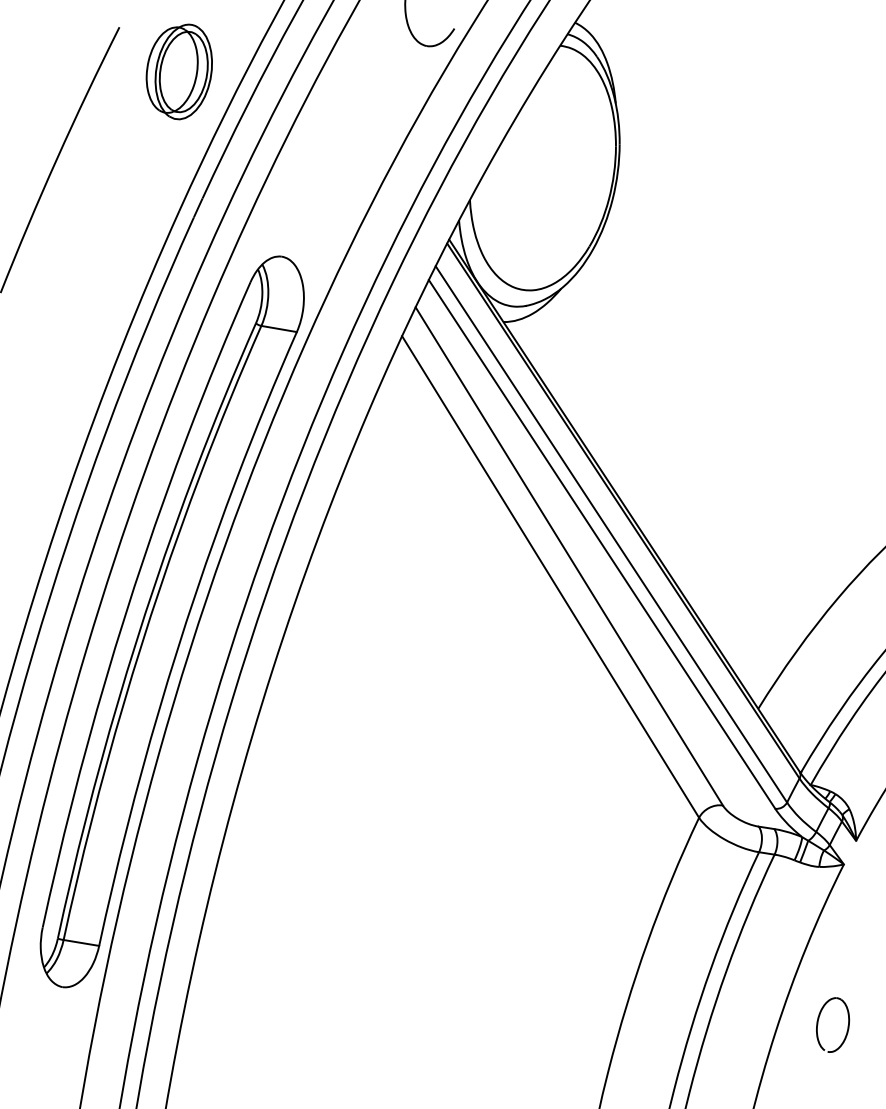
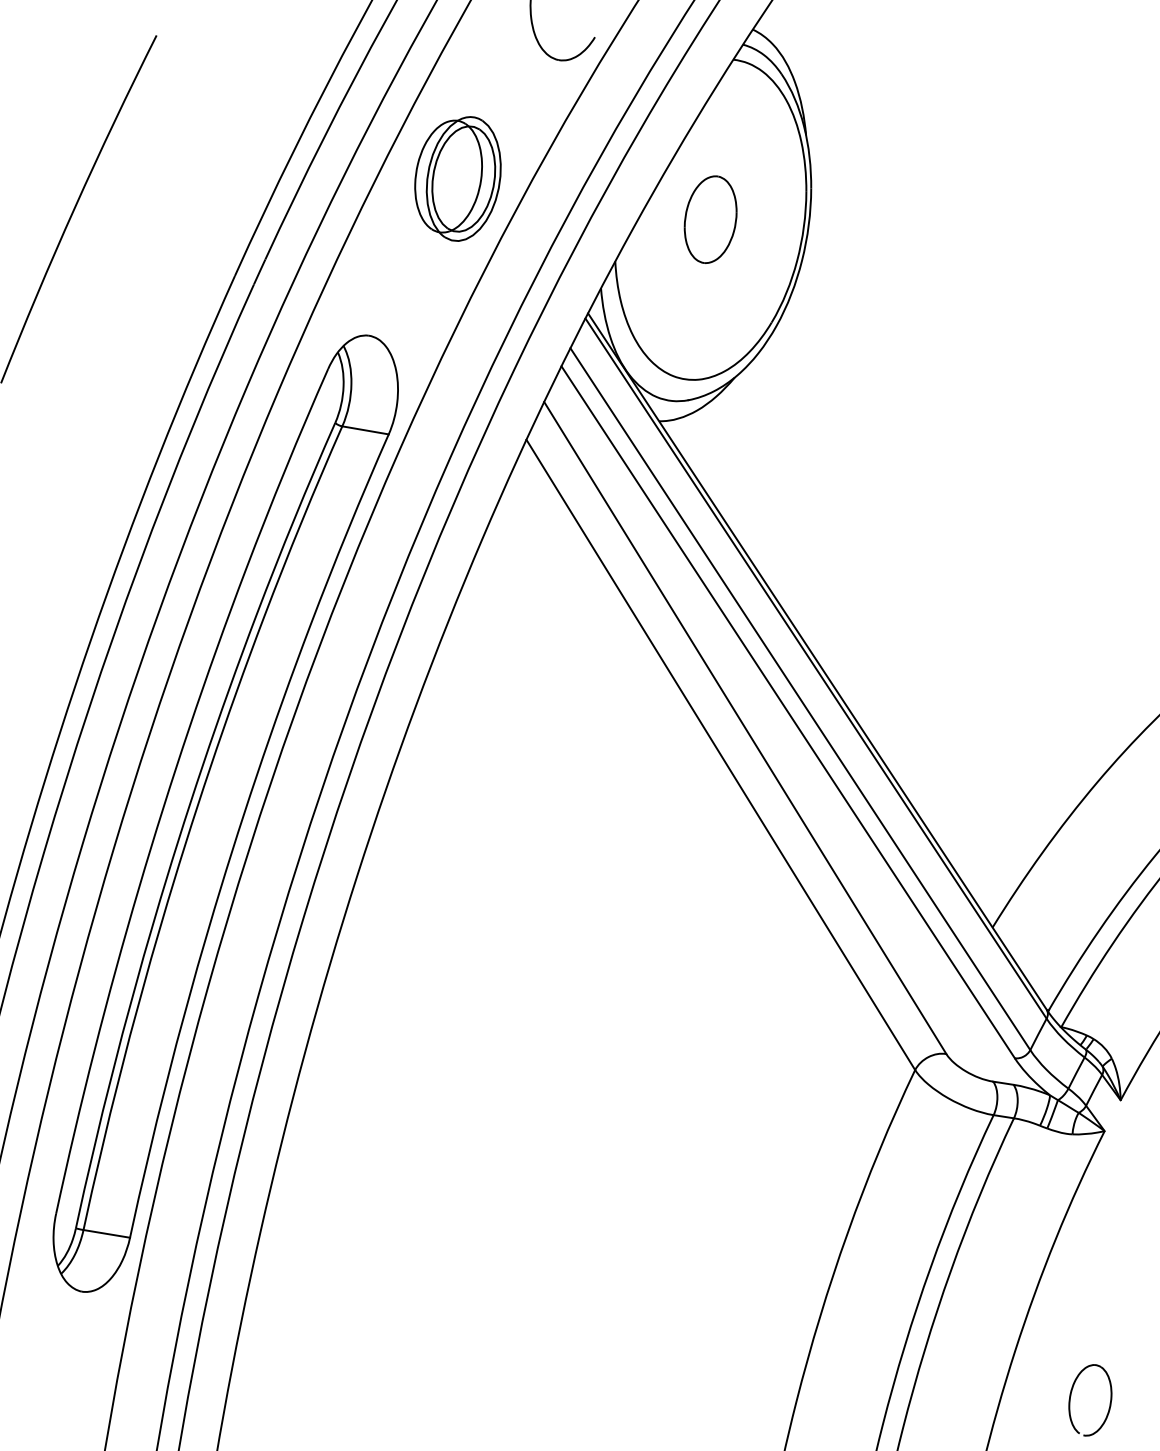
part: (179, 71) -> (457, 178), moved
part: (542, 167) -> (710, 219), added
part: (847, 1027) -> (1109, 1403), moved

